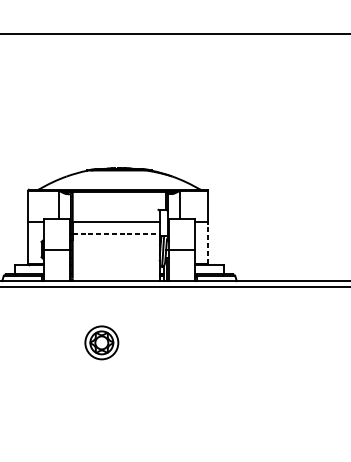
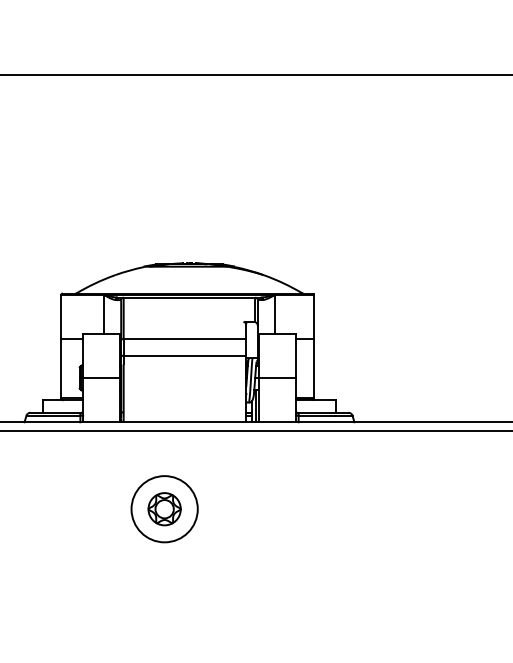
line: (116, 233) -> (185, 355), dashed -> solid
line: (207, 242) -> (313, 367), dashed -> solid
circle: (101, 343) -> (164, 509), size x1.43

